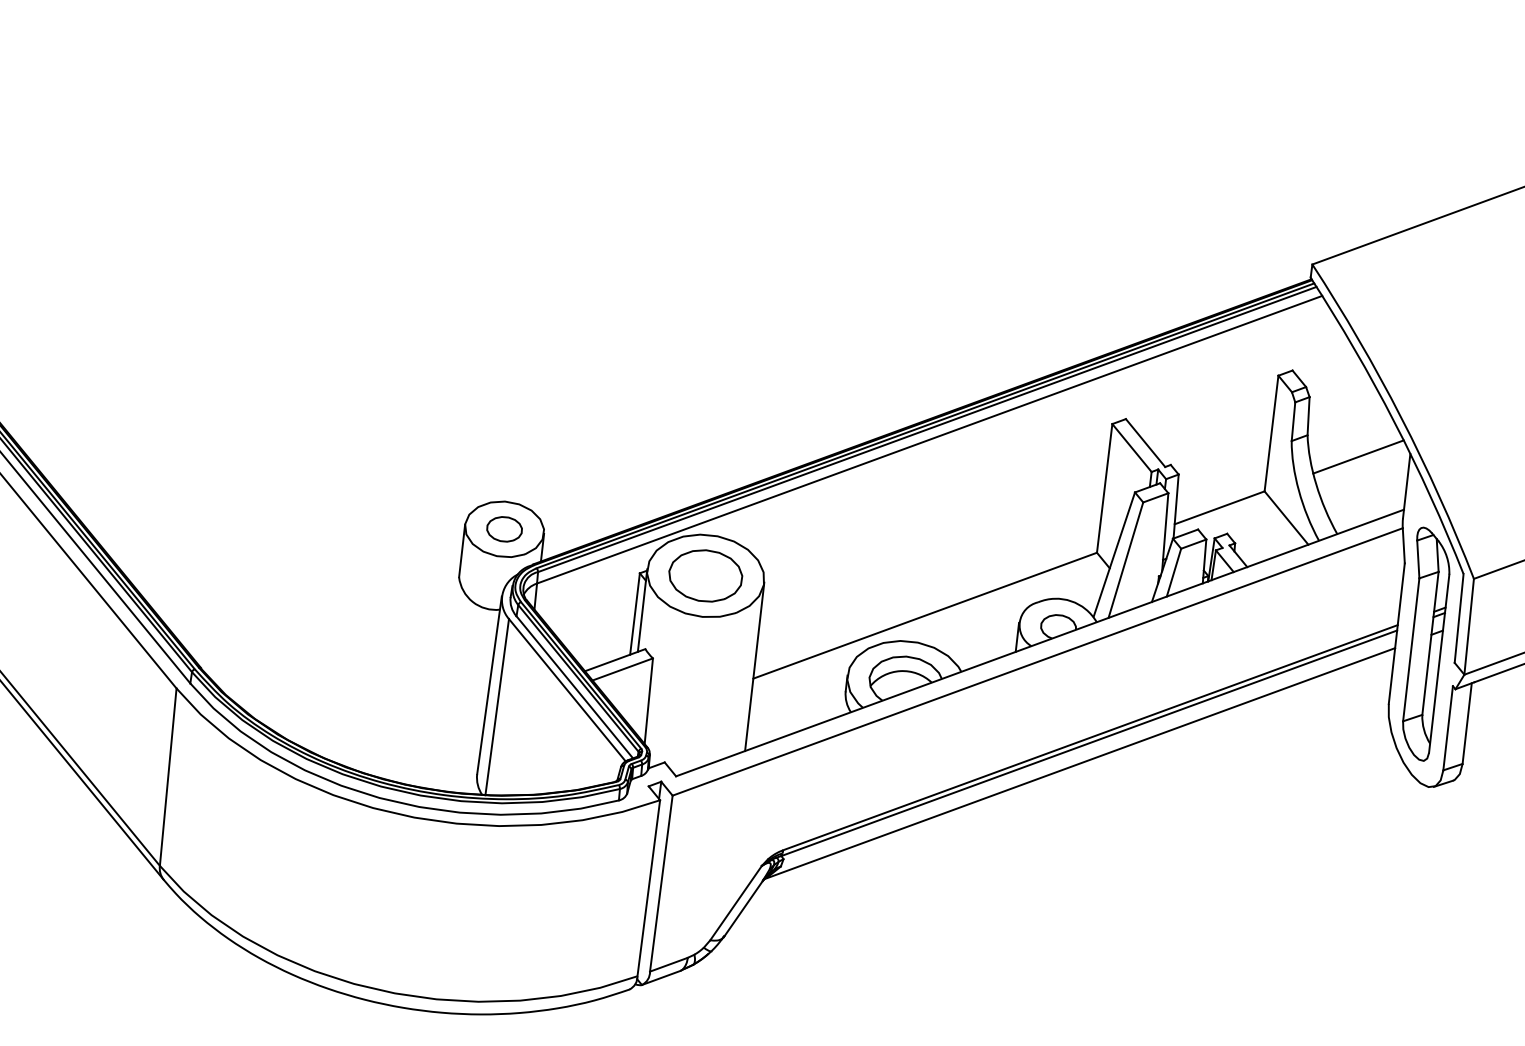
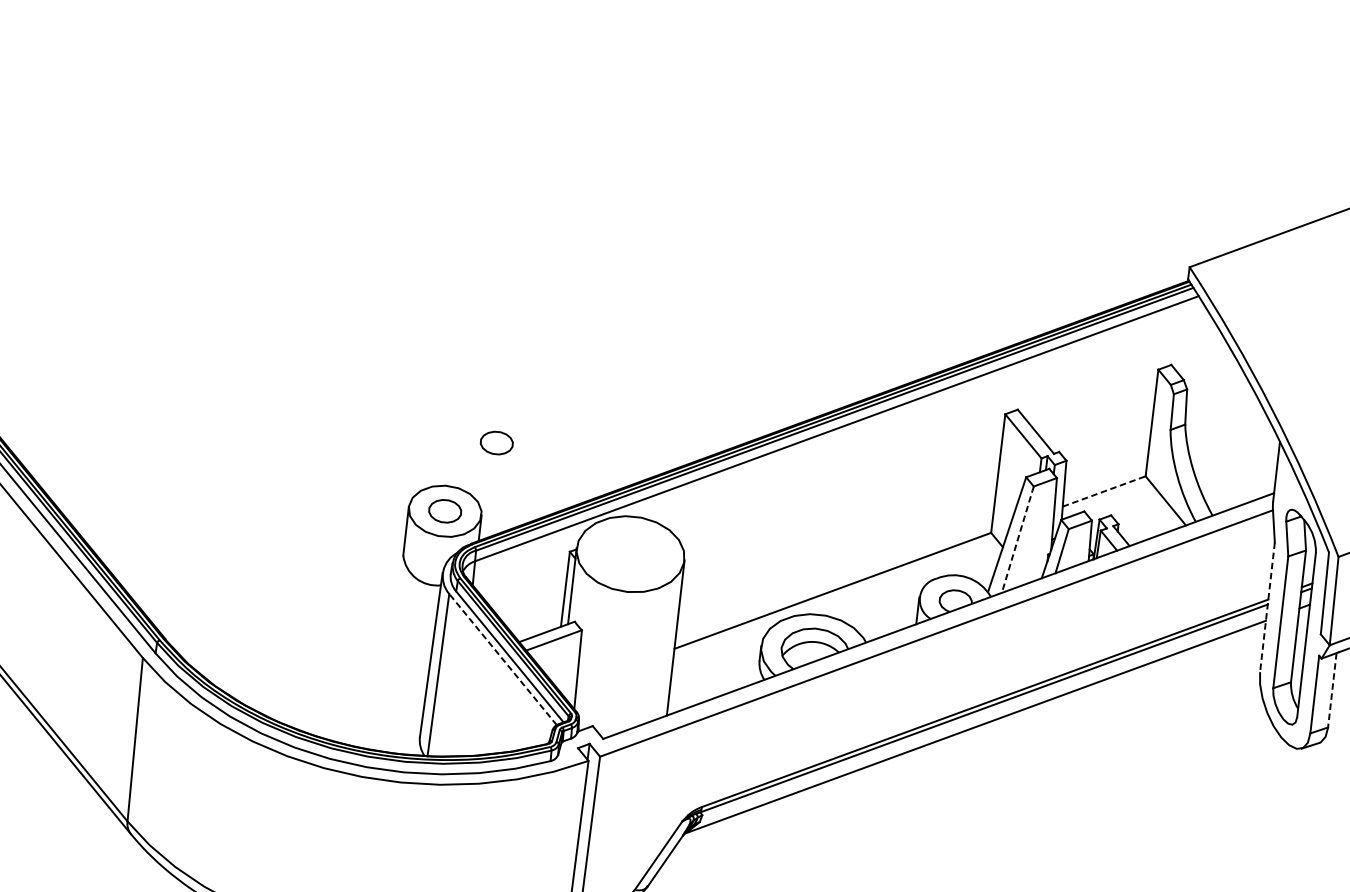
part: (560, 455) -> (496, 443), added
line: (1358, 456) -> (1232, 444), removed
line: (1219, 507) -> (1104, 491), solid -> dashed
line: (1125, 560) -> (1017, 540), solid -> dashed
part: (705, 575) -> (630, 553), removed
line: (1396, 633) -> (1267, 607), solid -> dashed
line: (567, 689) -> (503, 658), solid -> dashed
line: (1467, 723) -> (1332, 690), solid -> dashed

